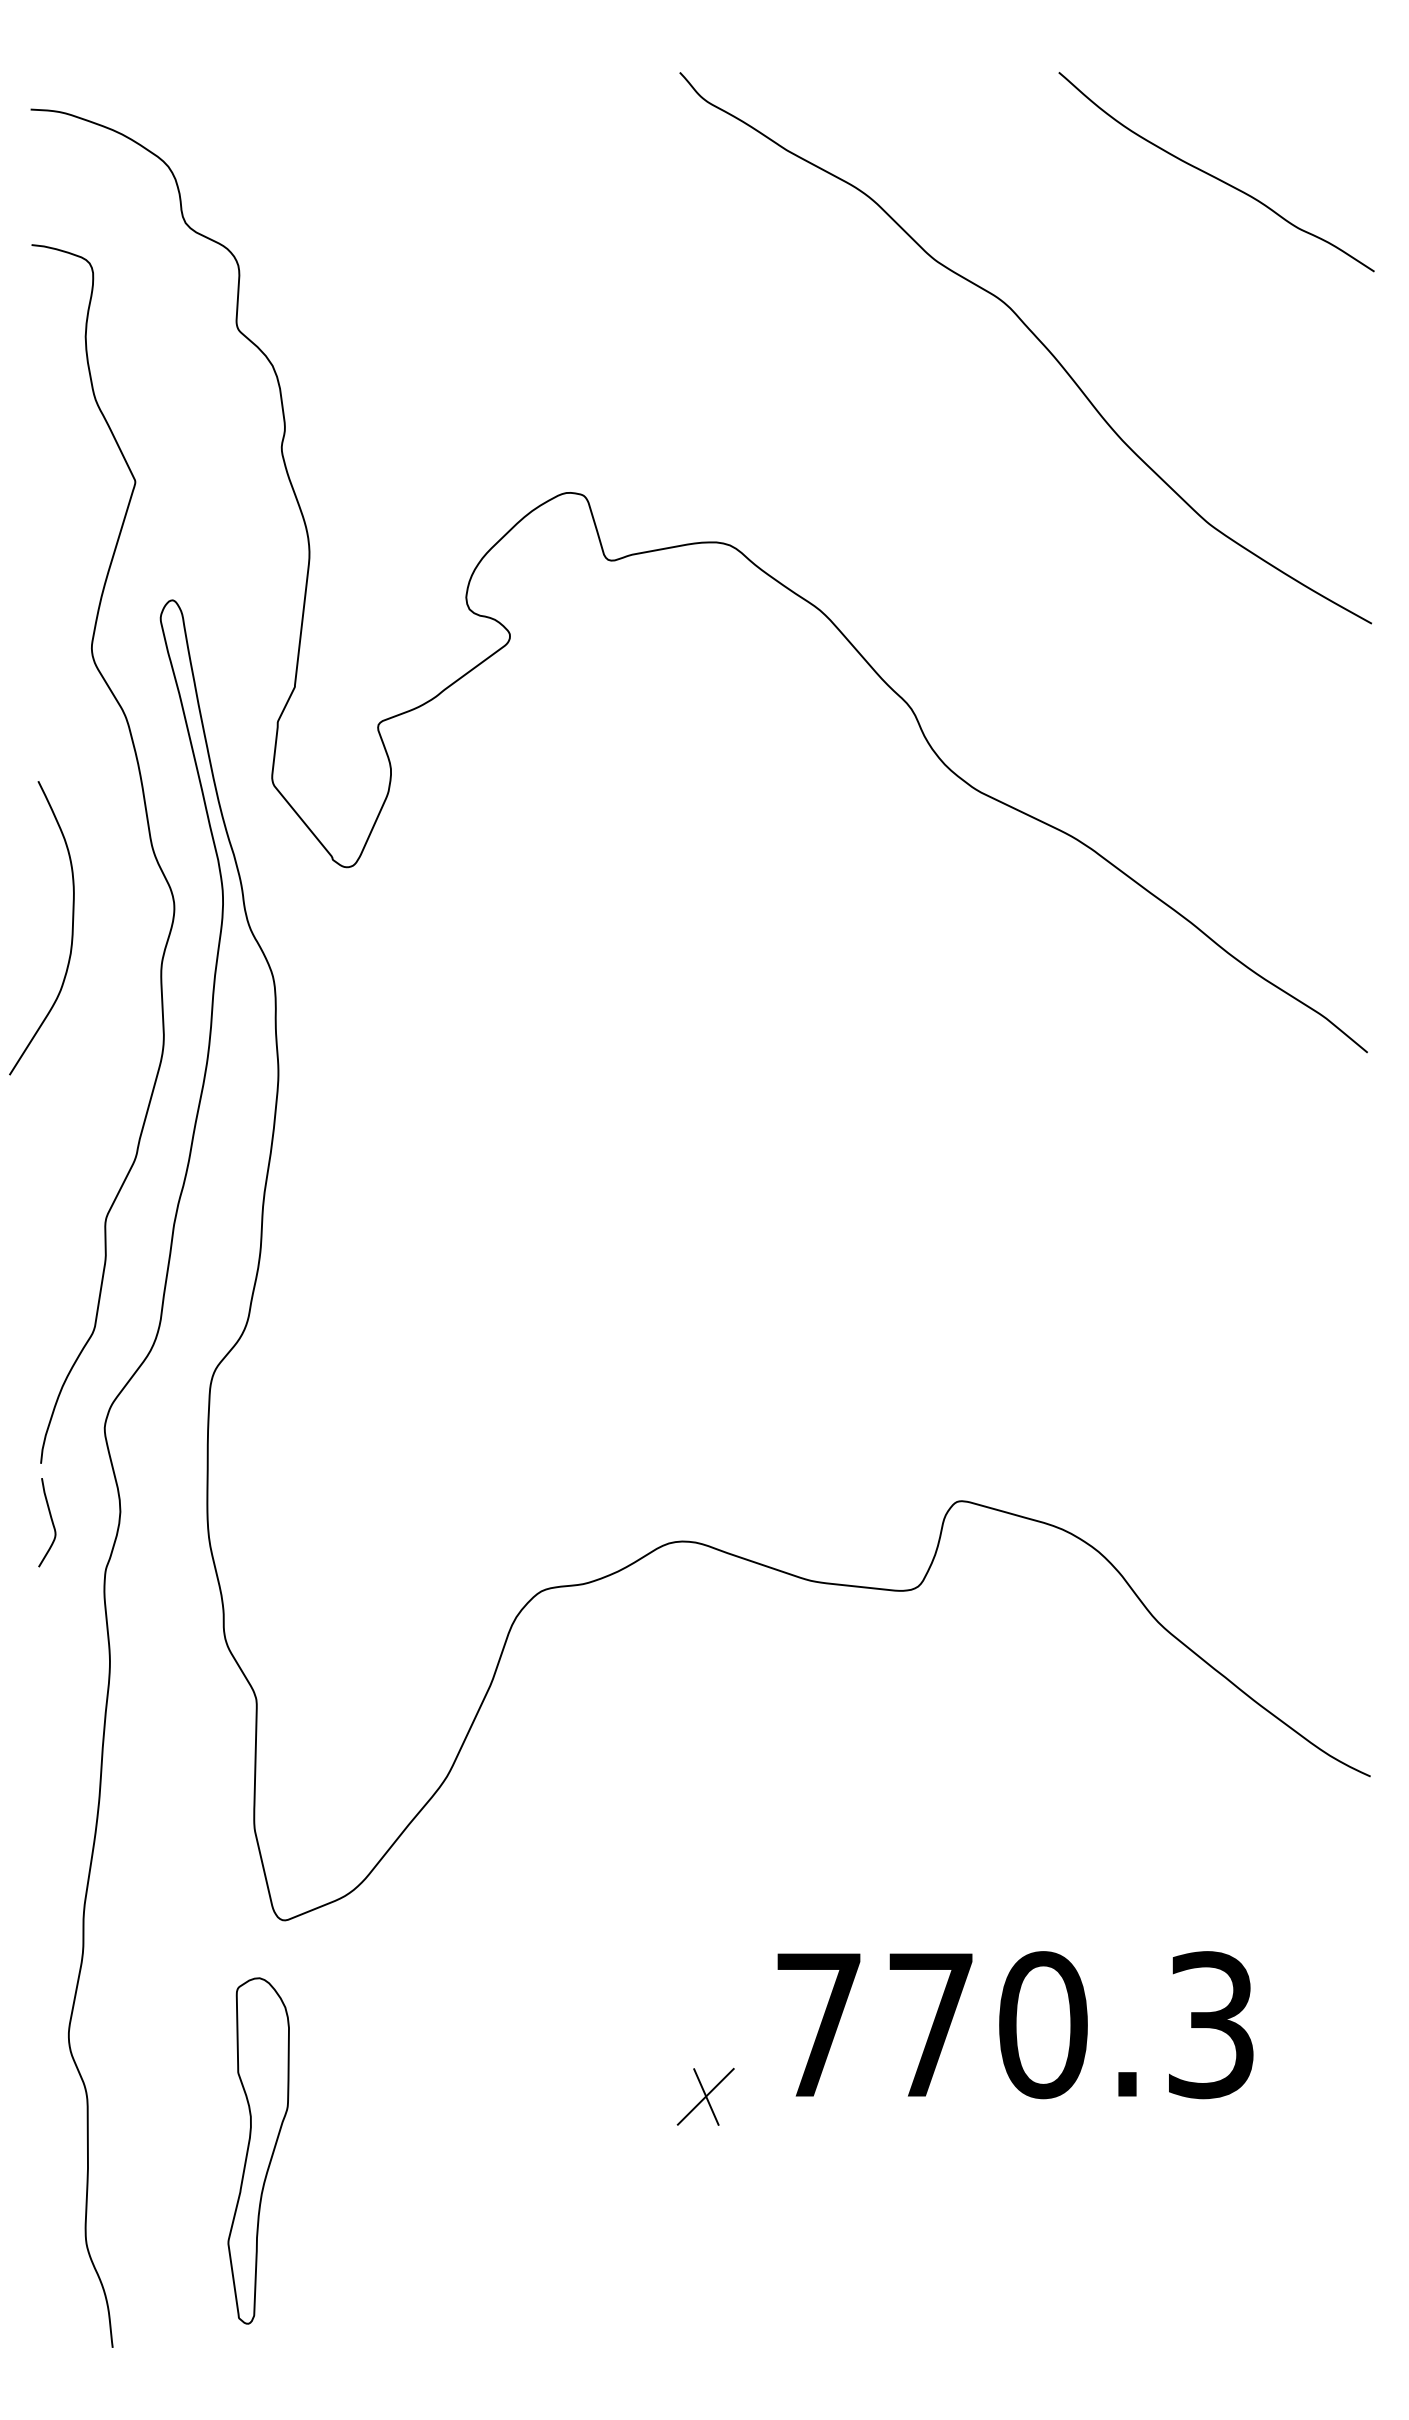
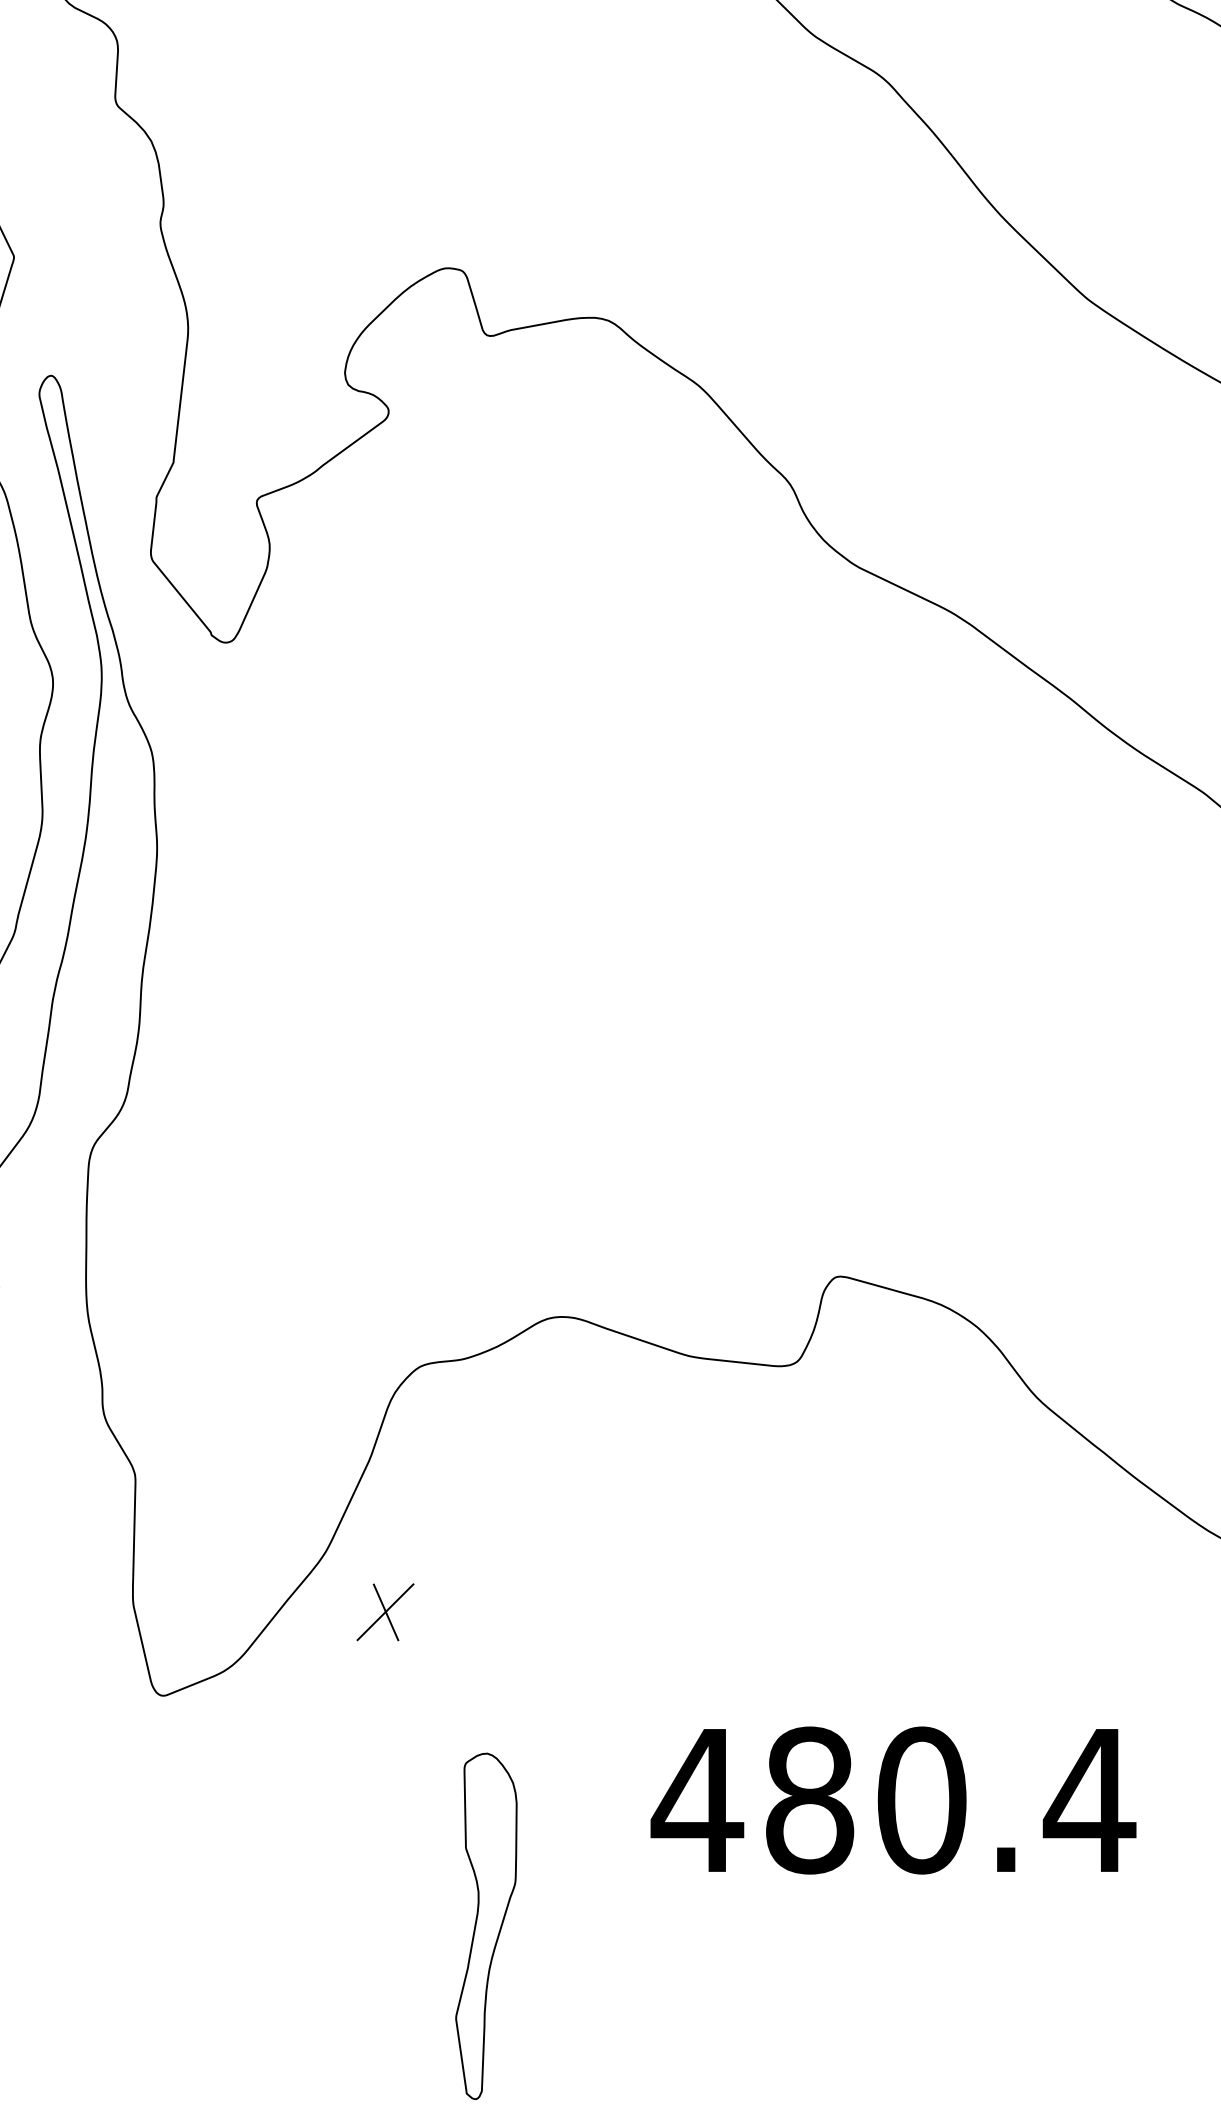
text: (1014, 2025) -> (893, 1800), 770.3 -> 480.4
part: (705, 2096) -> (385, 1611), moved
part: (258, 2150) -> (486, 1925), moved

